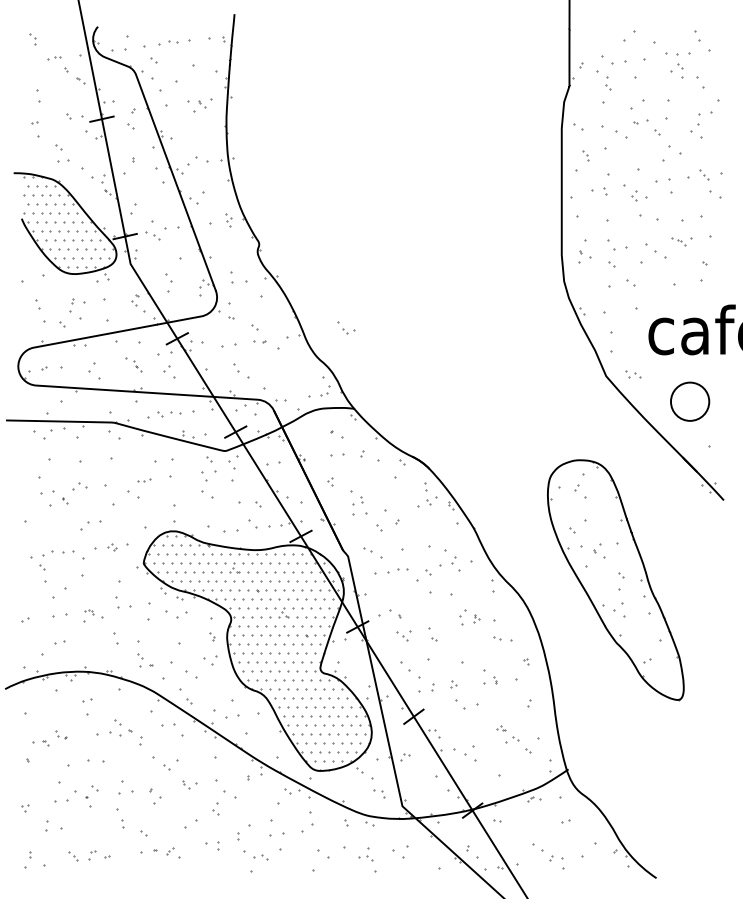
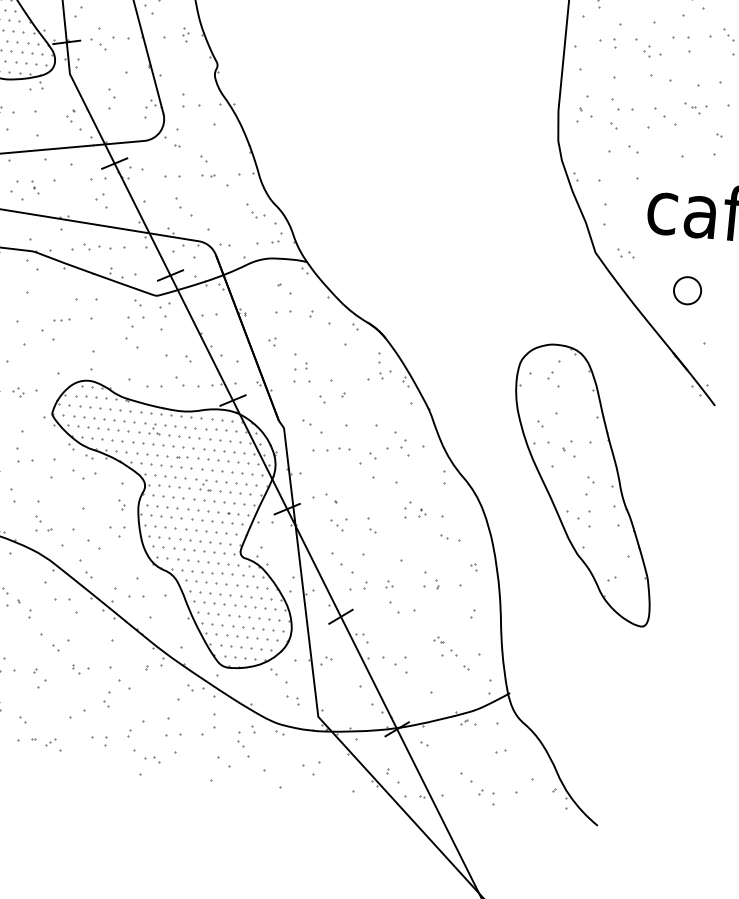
part: (346, 327) -> (256, 211), moved
part: (137, 366) -> (34, 187), moved
part: (689, 401) -> (686, 290), size x0.62
part: (369, 854) -> (240, 739), moved

